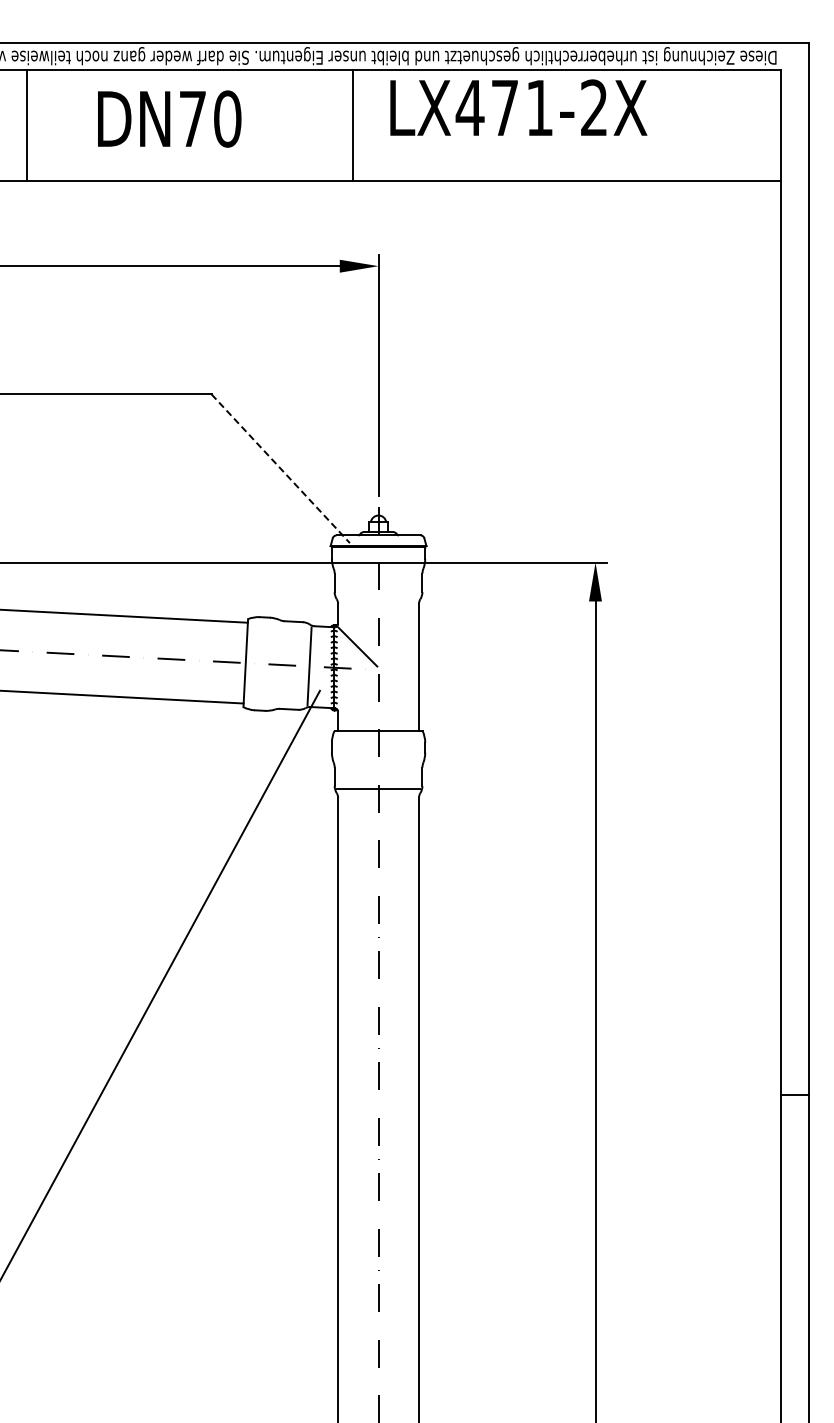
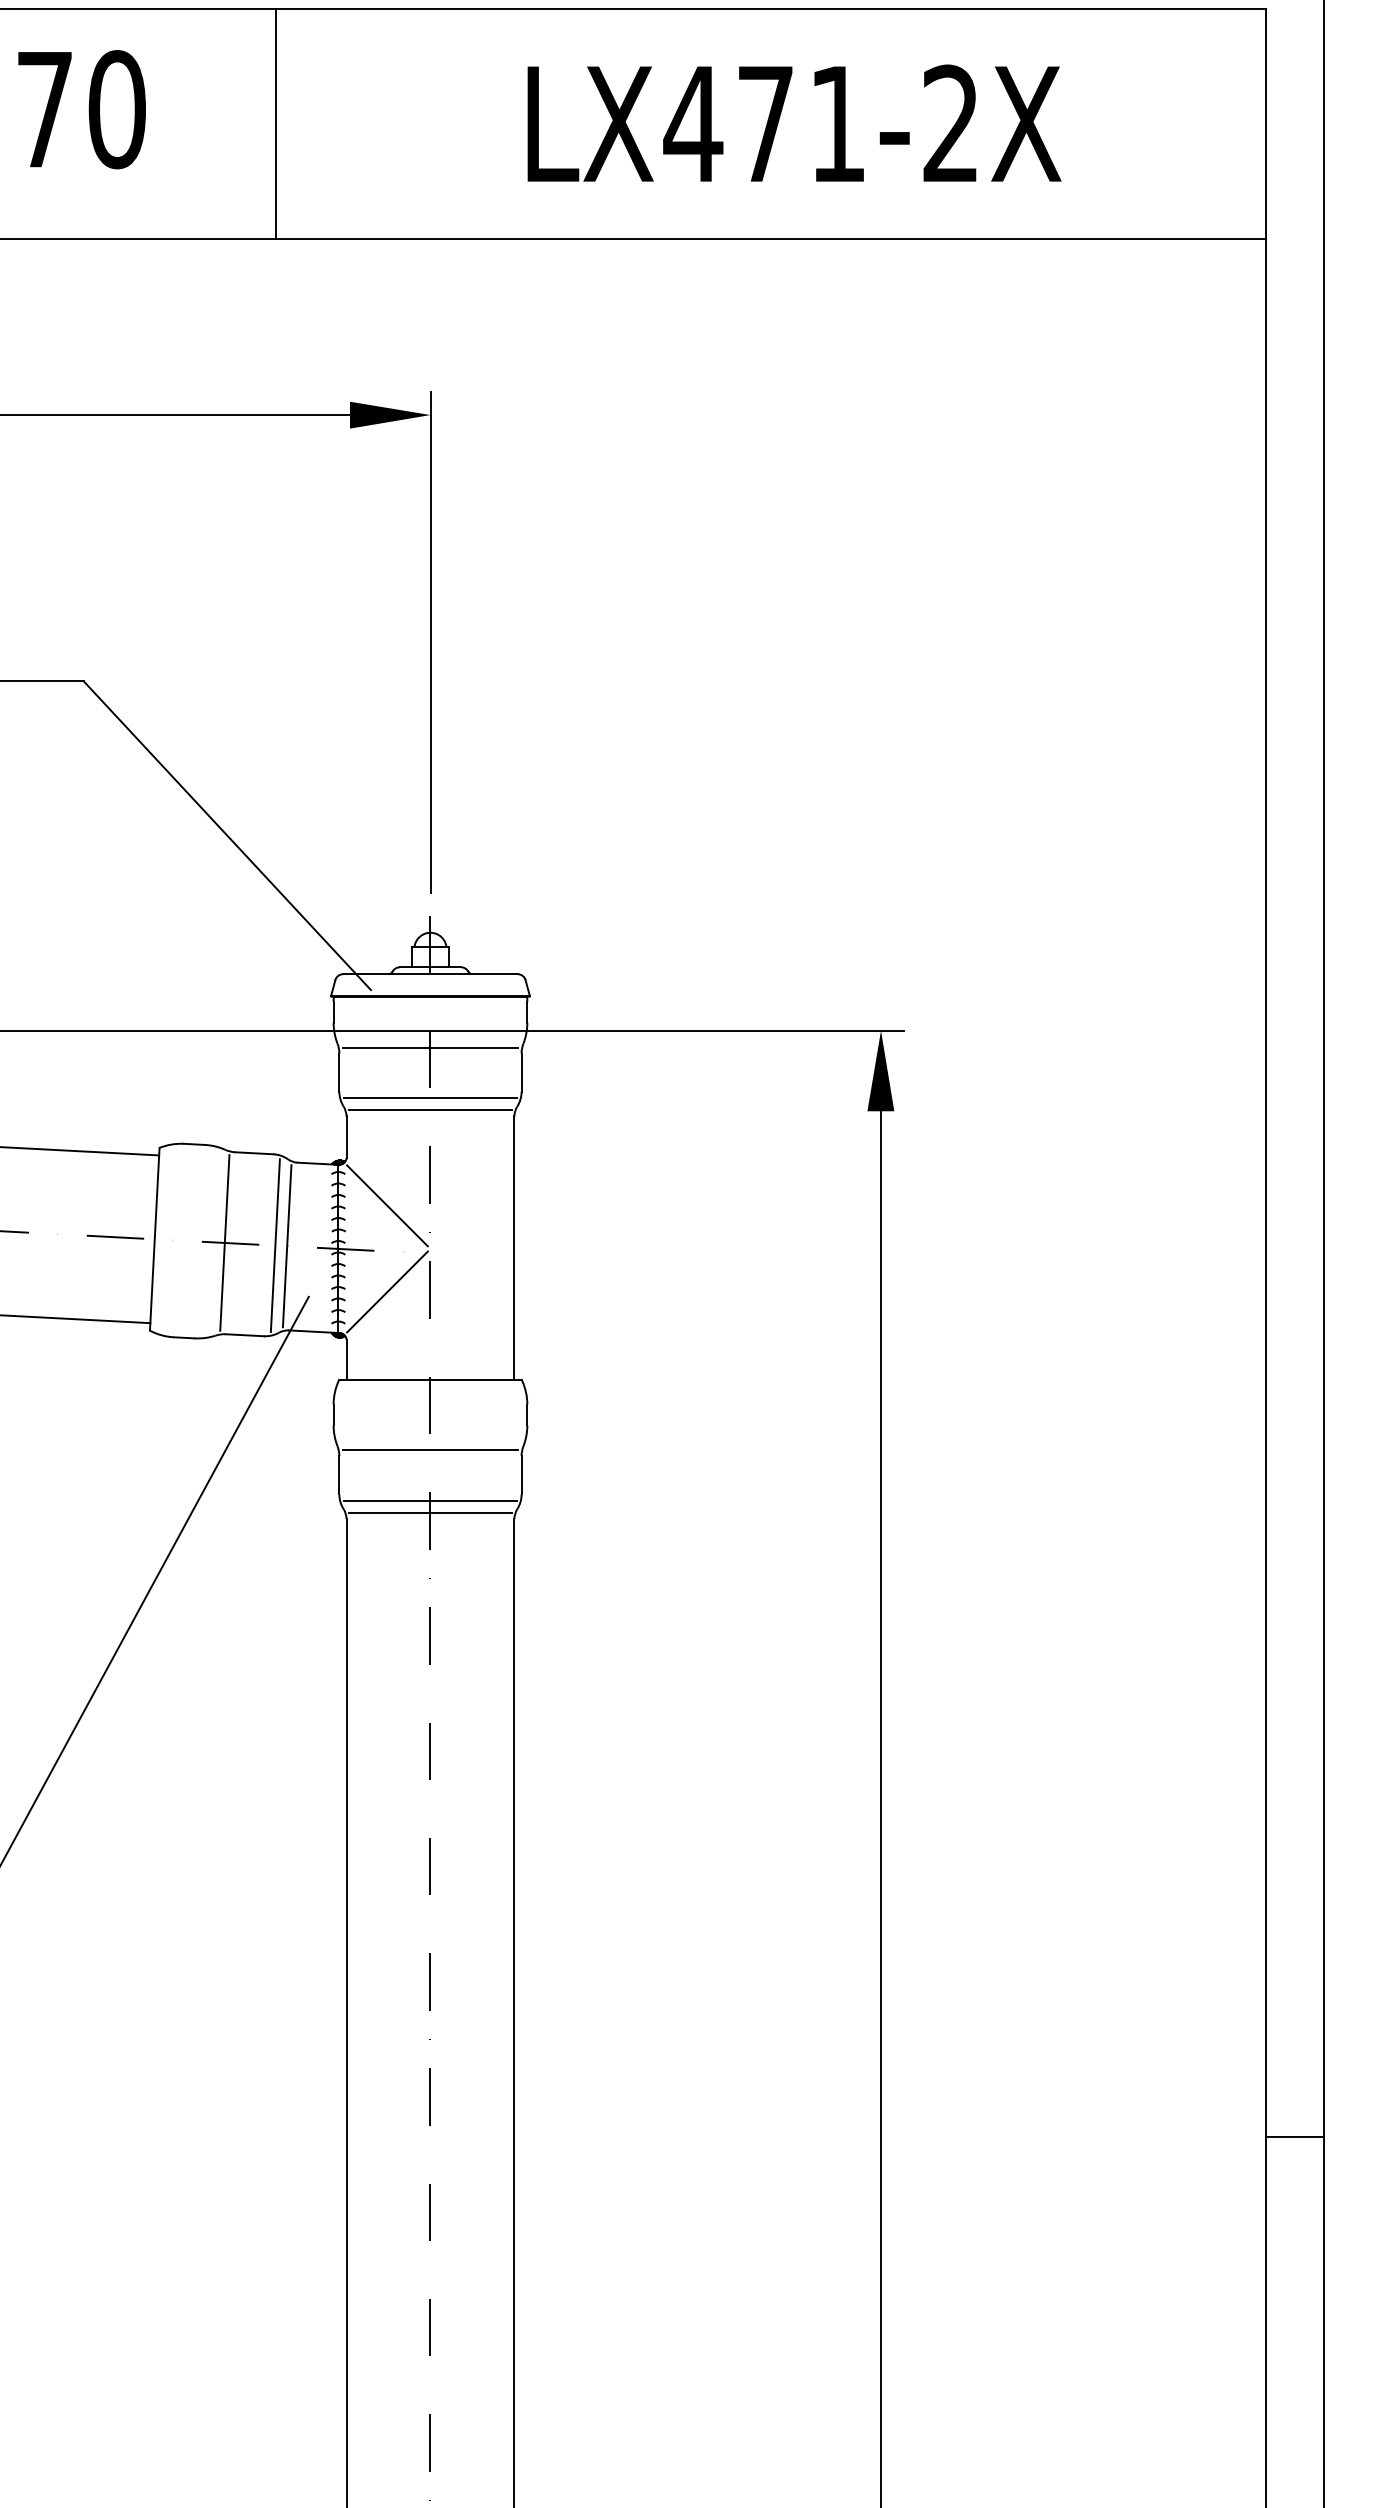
text: (518, 107) -> (793, 122), moved
line: (353, 125) -> (276, 122), moved
line: (280, 468) -> (226, 835), dashed -> solid
line: (378, 570) -> (430, 1046), added
line: (378, 595) -> (430, 1098), added
line: (378, 600) -> (430, 1109), added
line: (279, 664) -> (224, 1242), added
line: (303, 665) -> (274, 1244), added
line: (357, 688) -> (386, 1291), added
line: (378, 764) -> (430, 1449), added
line: (378, 794) -> (430, 1512), added

